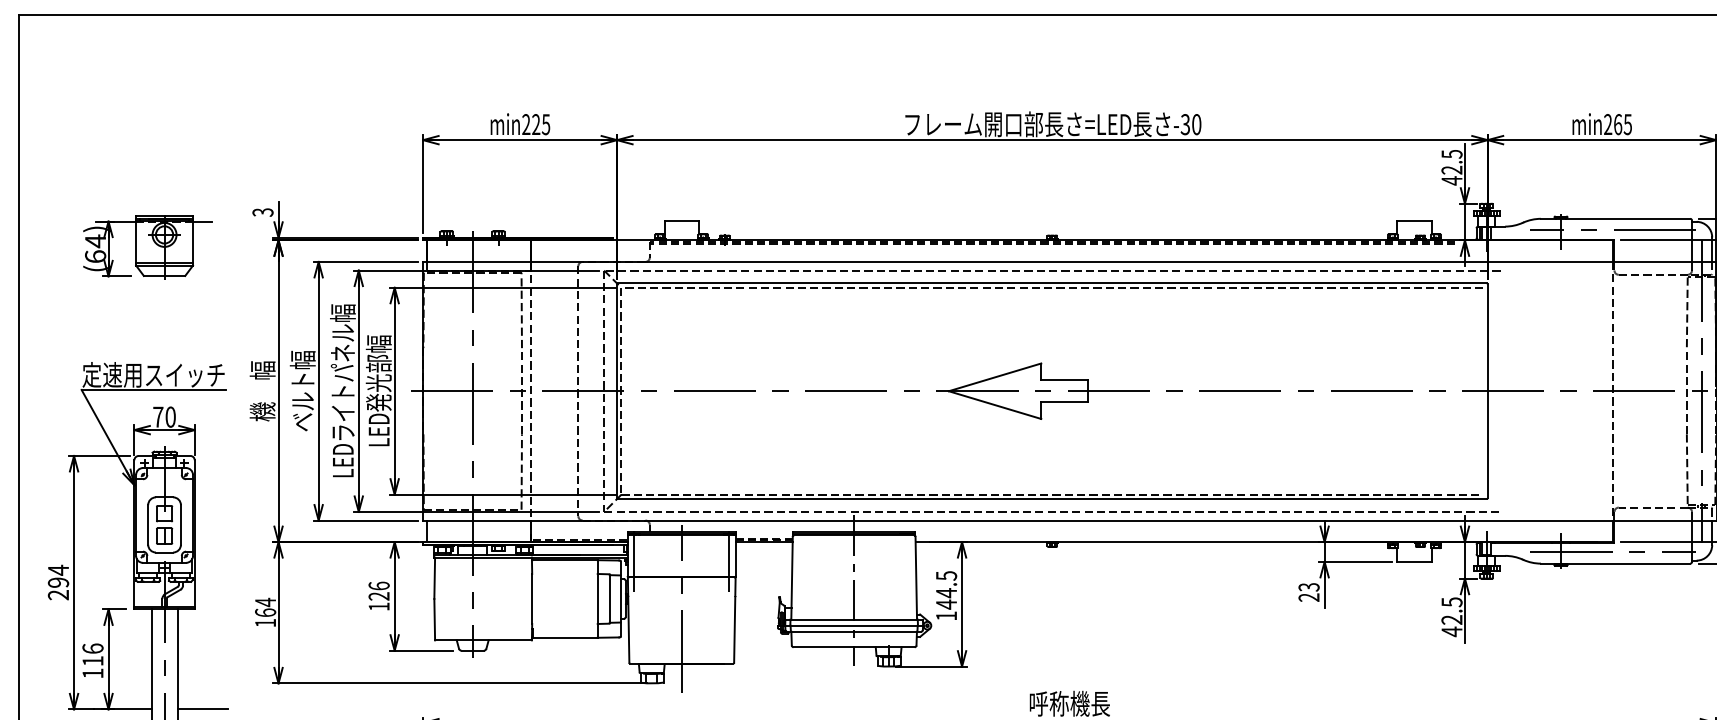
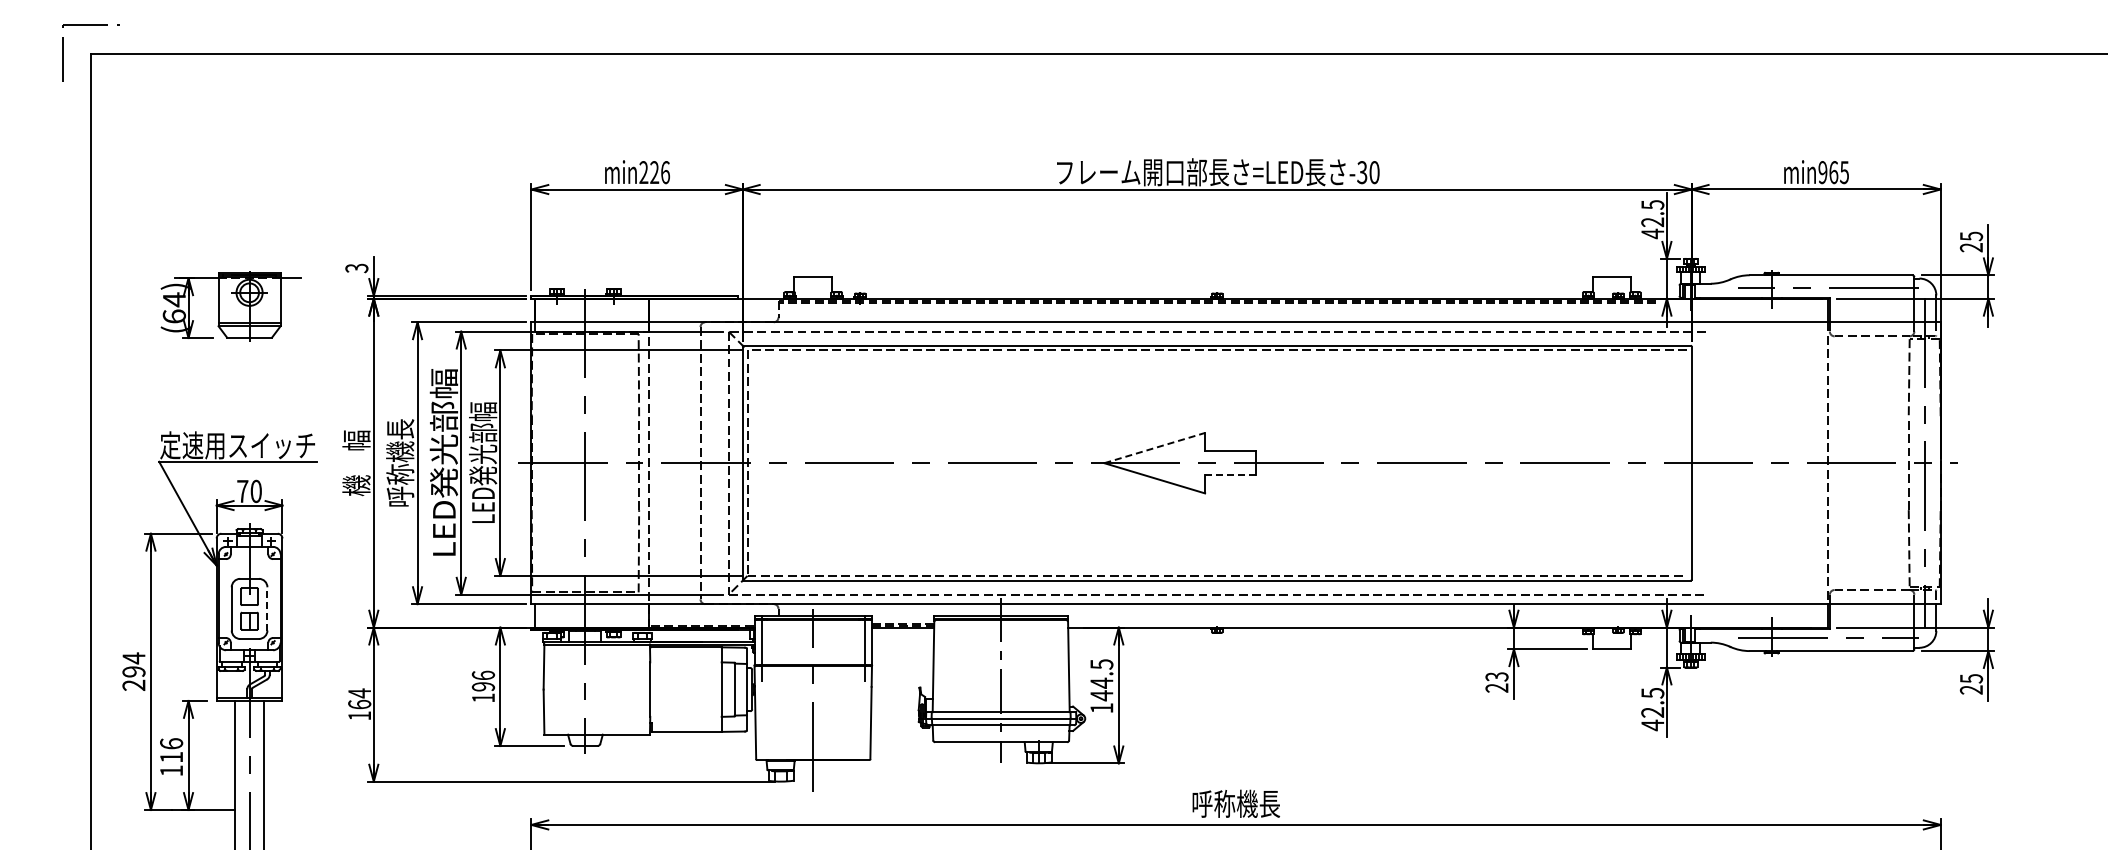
text: (545, 124) -> (664, 172), min225 -> min226
text: (1607, 124) -> (1822, 172), min265 -> min965
line: (994, 377) -> (1154, 448), solid -> dashed
text: (303, 390) -> (400, 462), ベルト幅 -> 呼称機長
text: (342, 390) -> (443, 462), LEDライトパネル幅 -> LED発光部幅
line: (1063, 402) -> (1229, 475), solid -> dashed
line: (181, 524) -> (267, 608), solid -> dashed
text: (379, 596) -> (483, 686), 126 -> 196
line: (202, 708) -> (290, 809), removed

